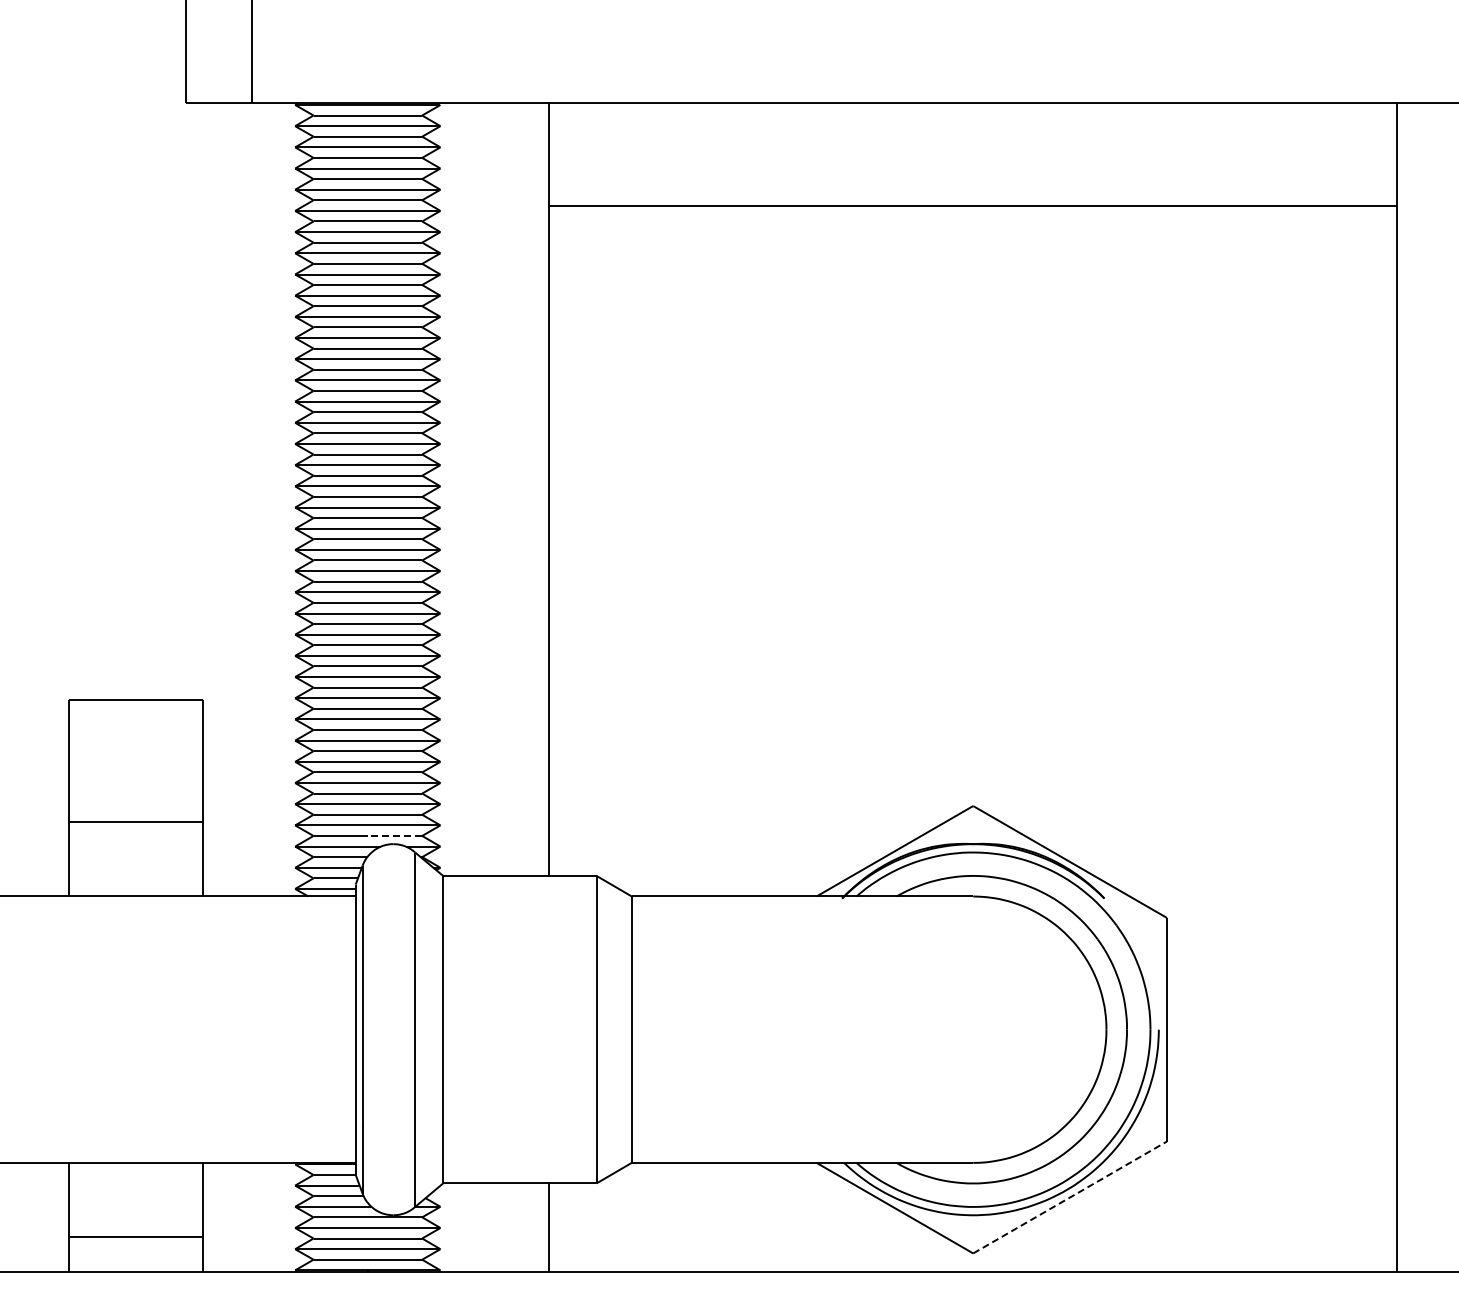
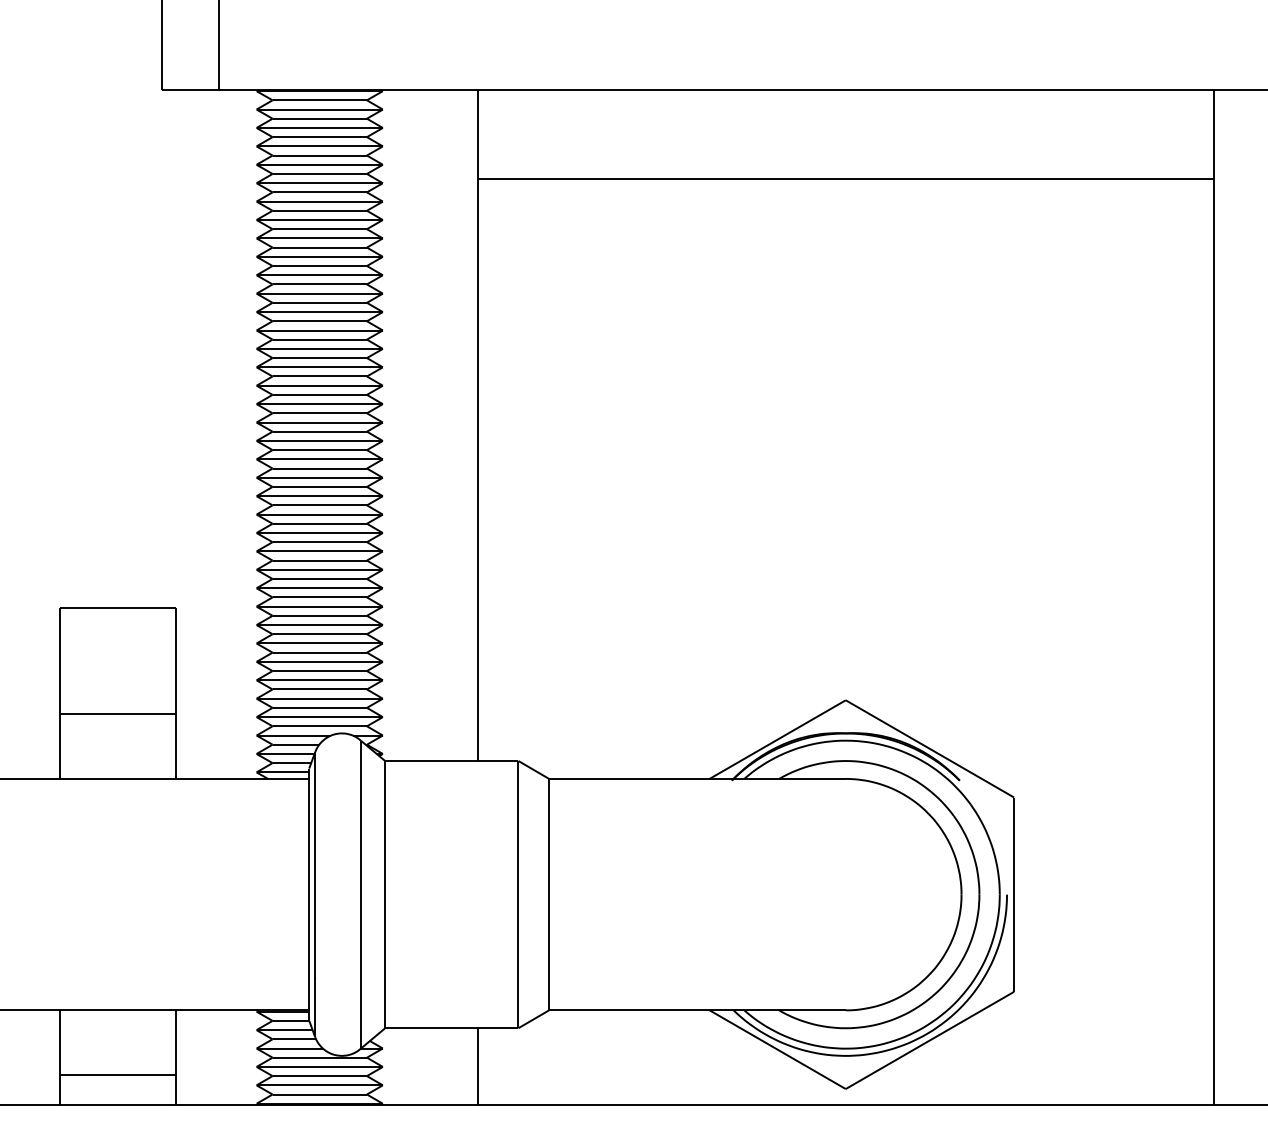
line: (394, 835) -> (342, 725), dashed -> solid
line: (1070, 1197) -> (930, 1040), dashed -> solid

